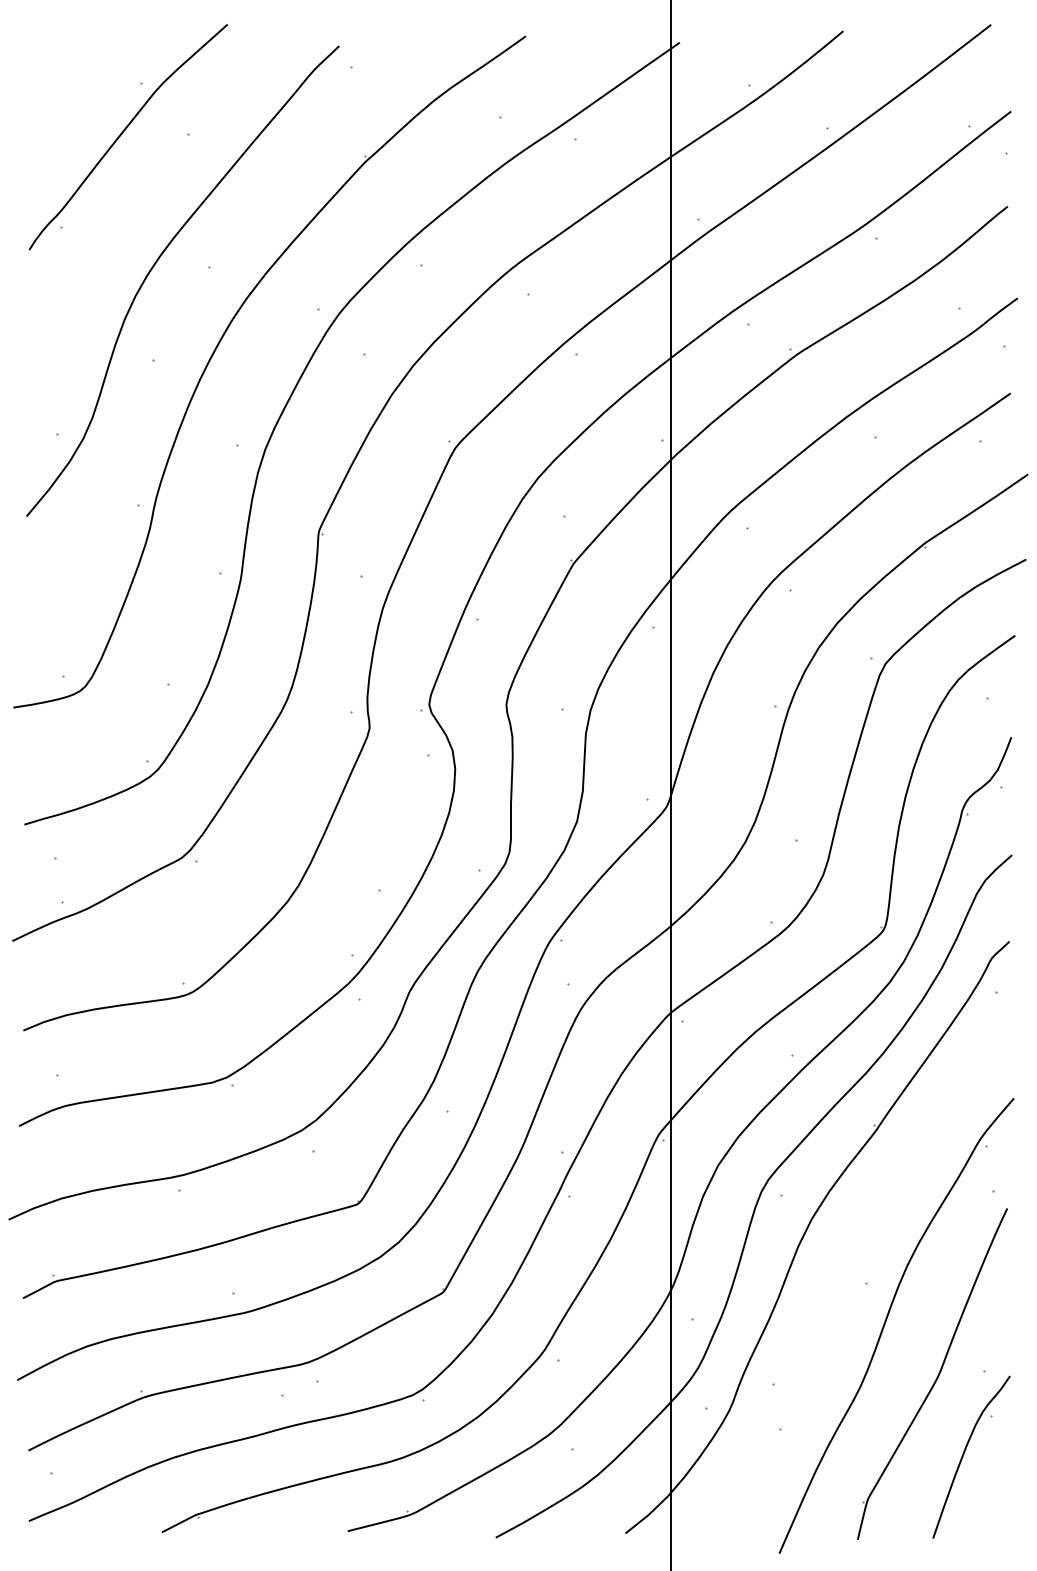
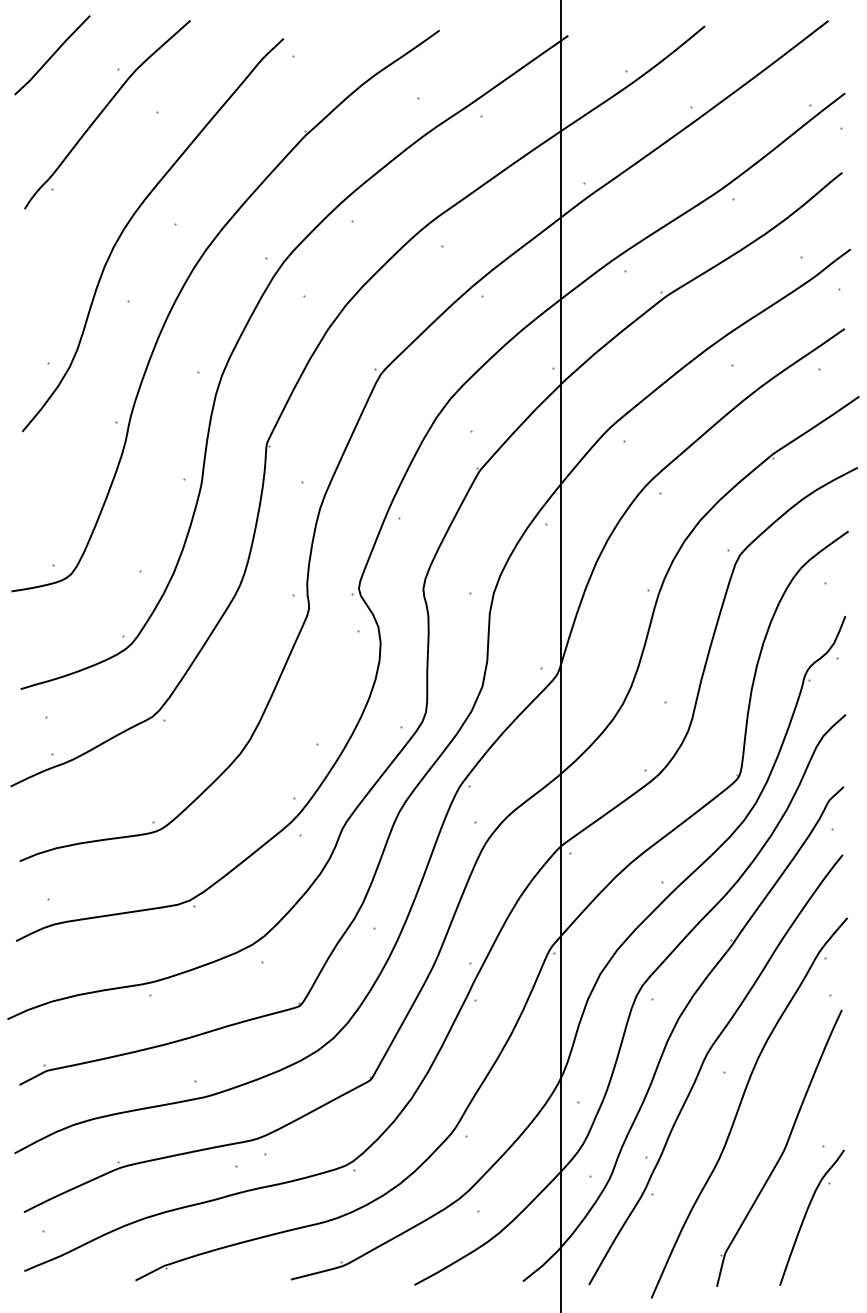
line: (62, 65) -> (52, 54), added
curve: (842, 1271) -> (704, 1062), added

